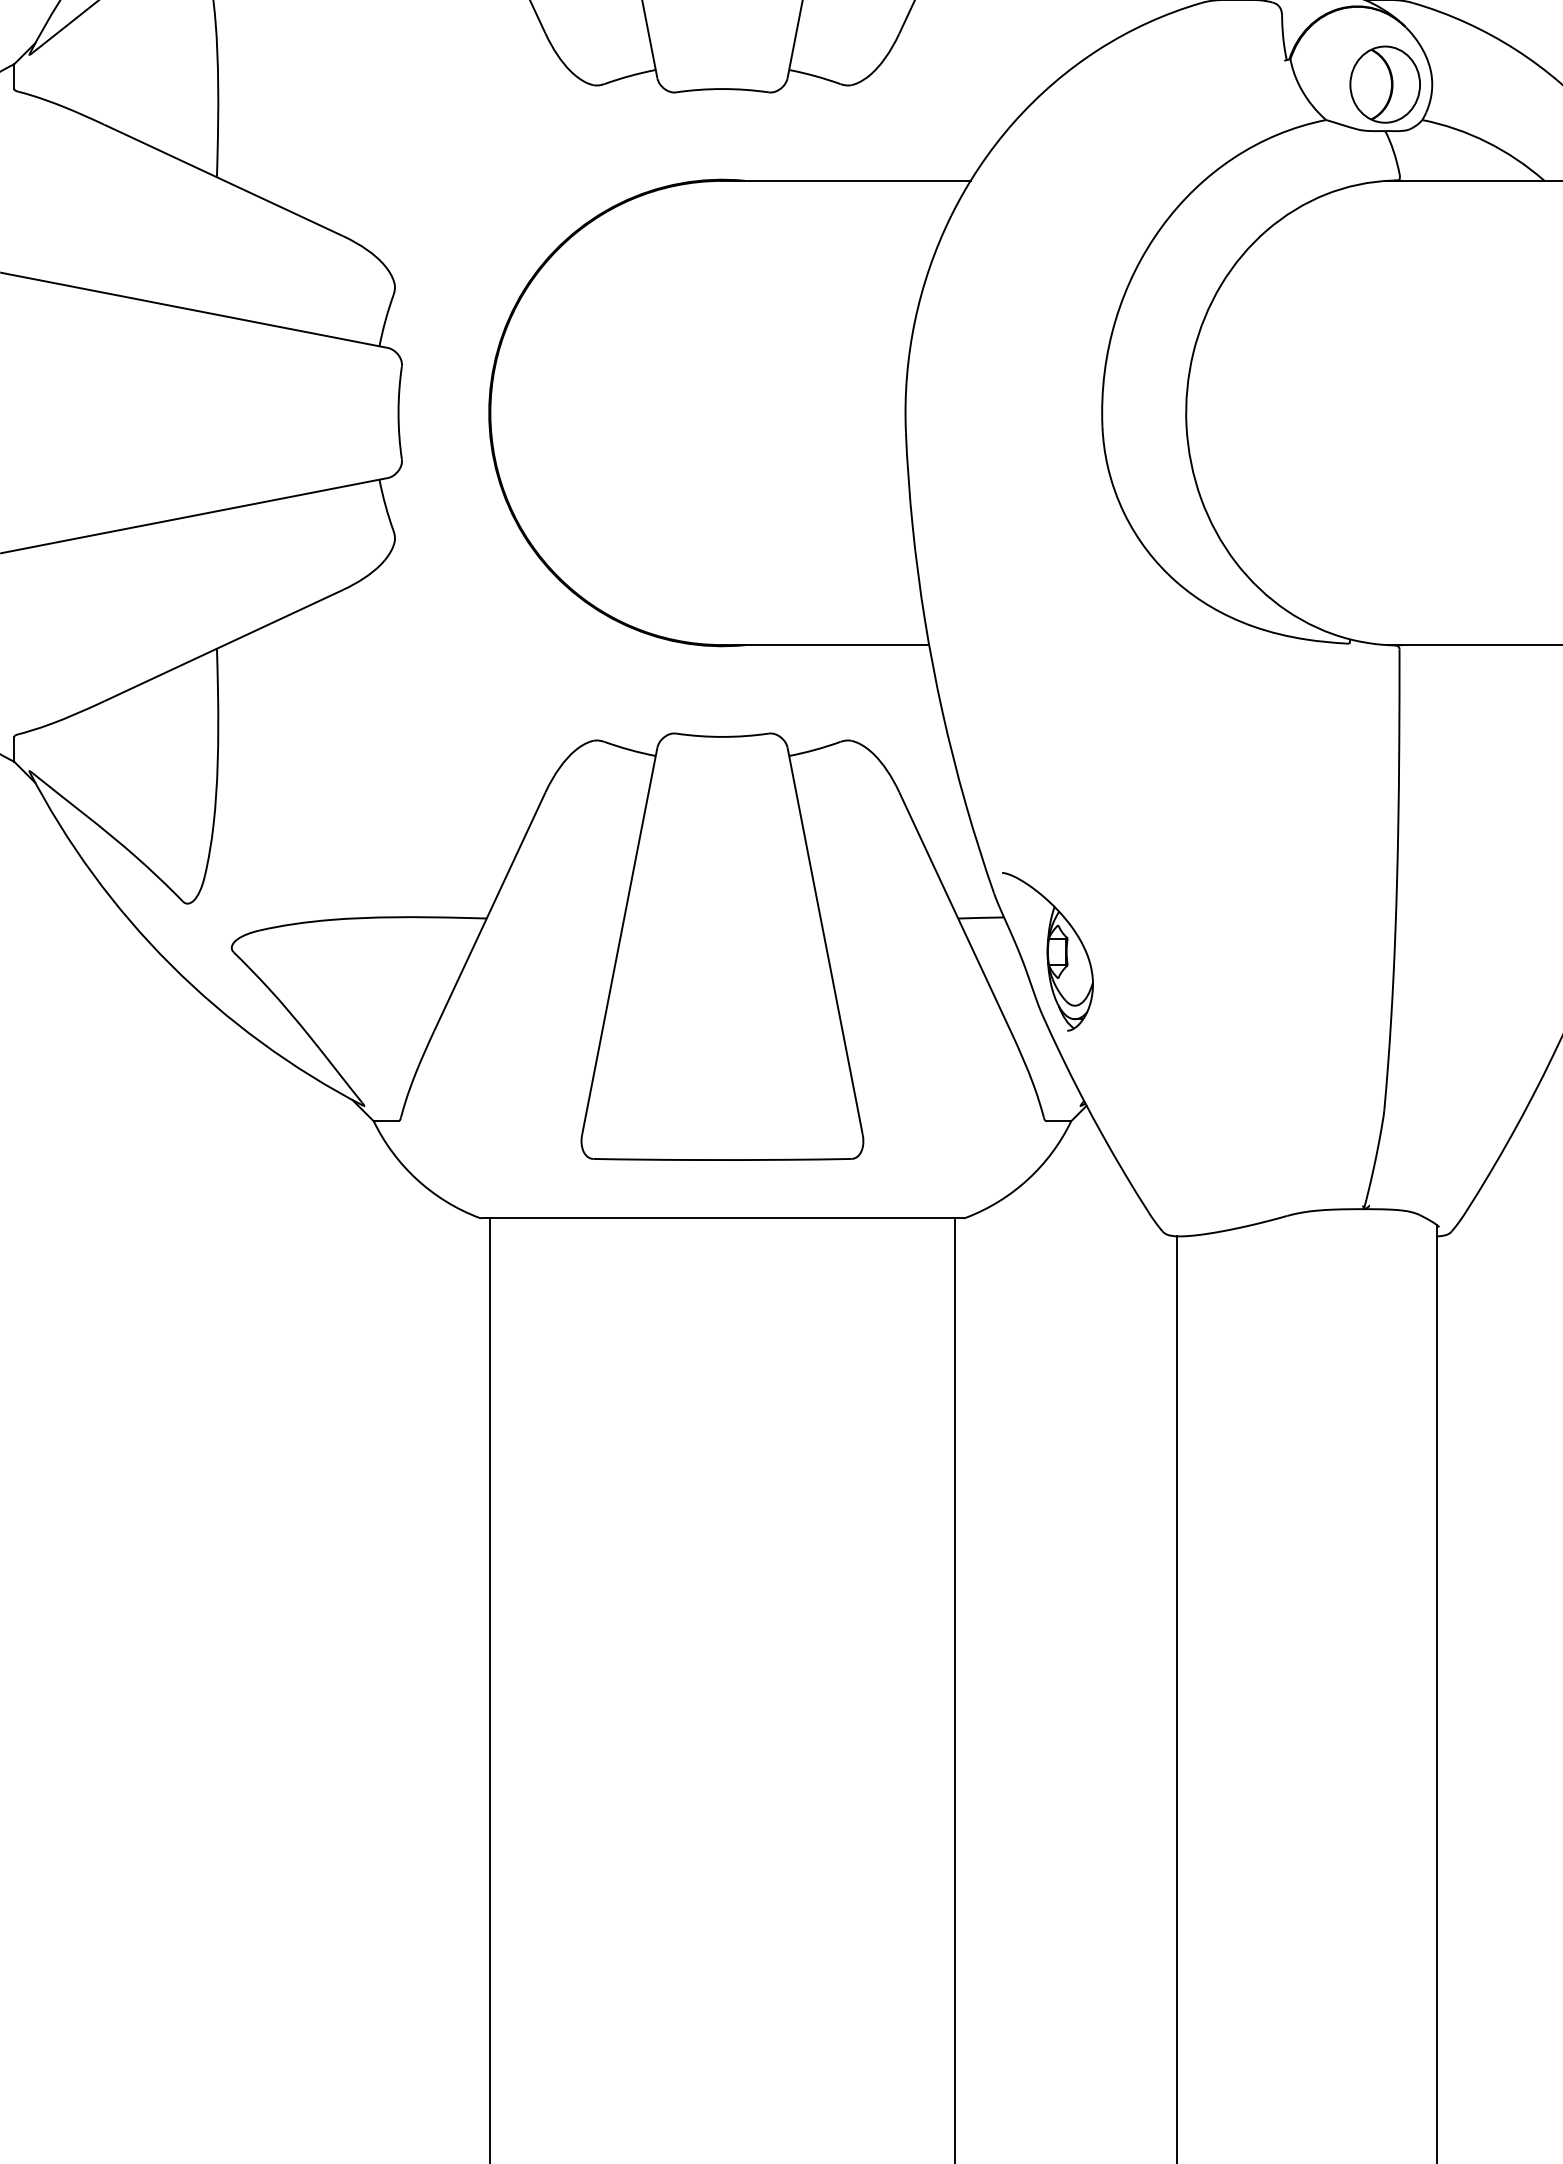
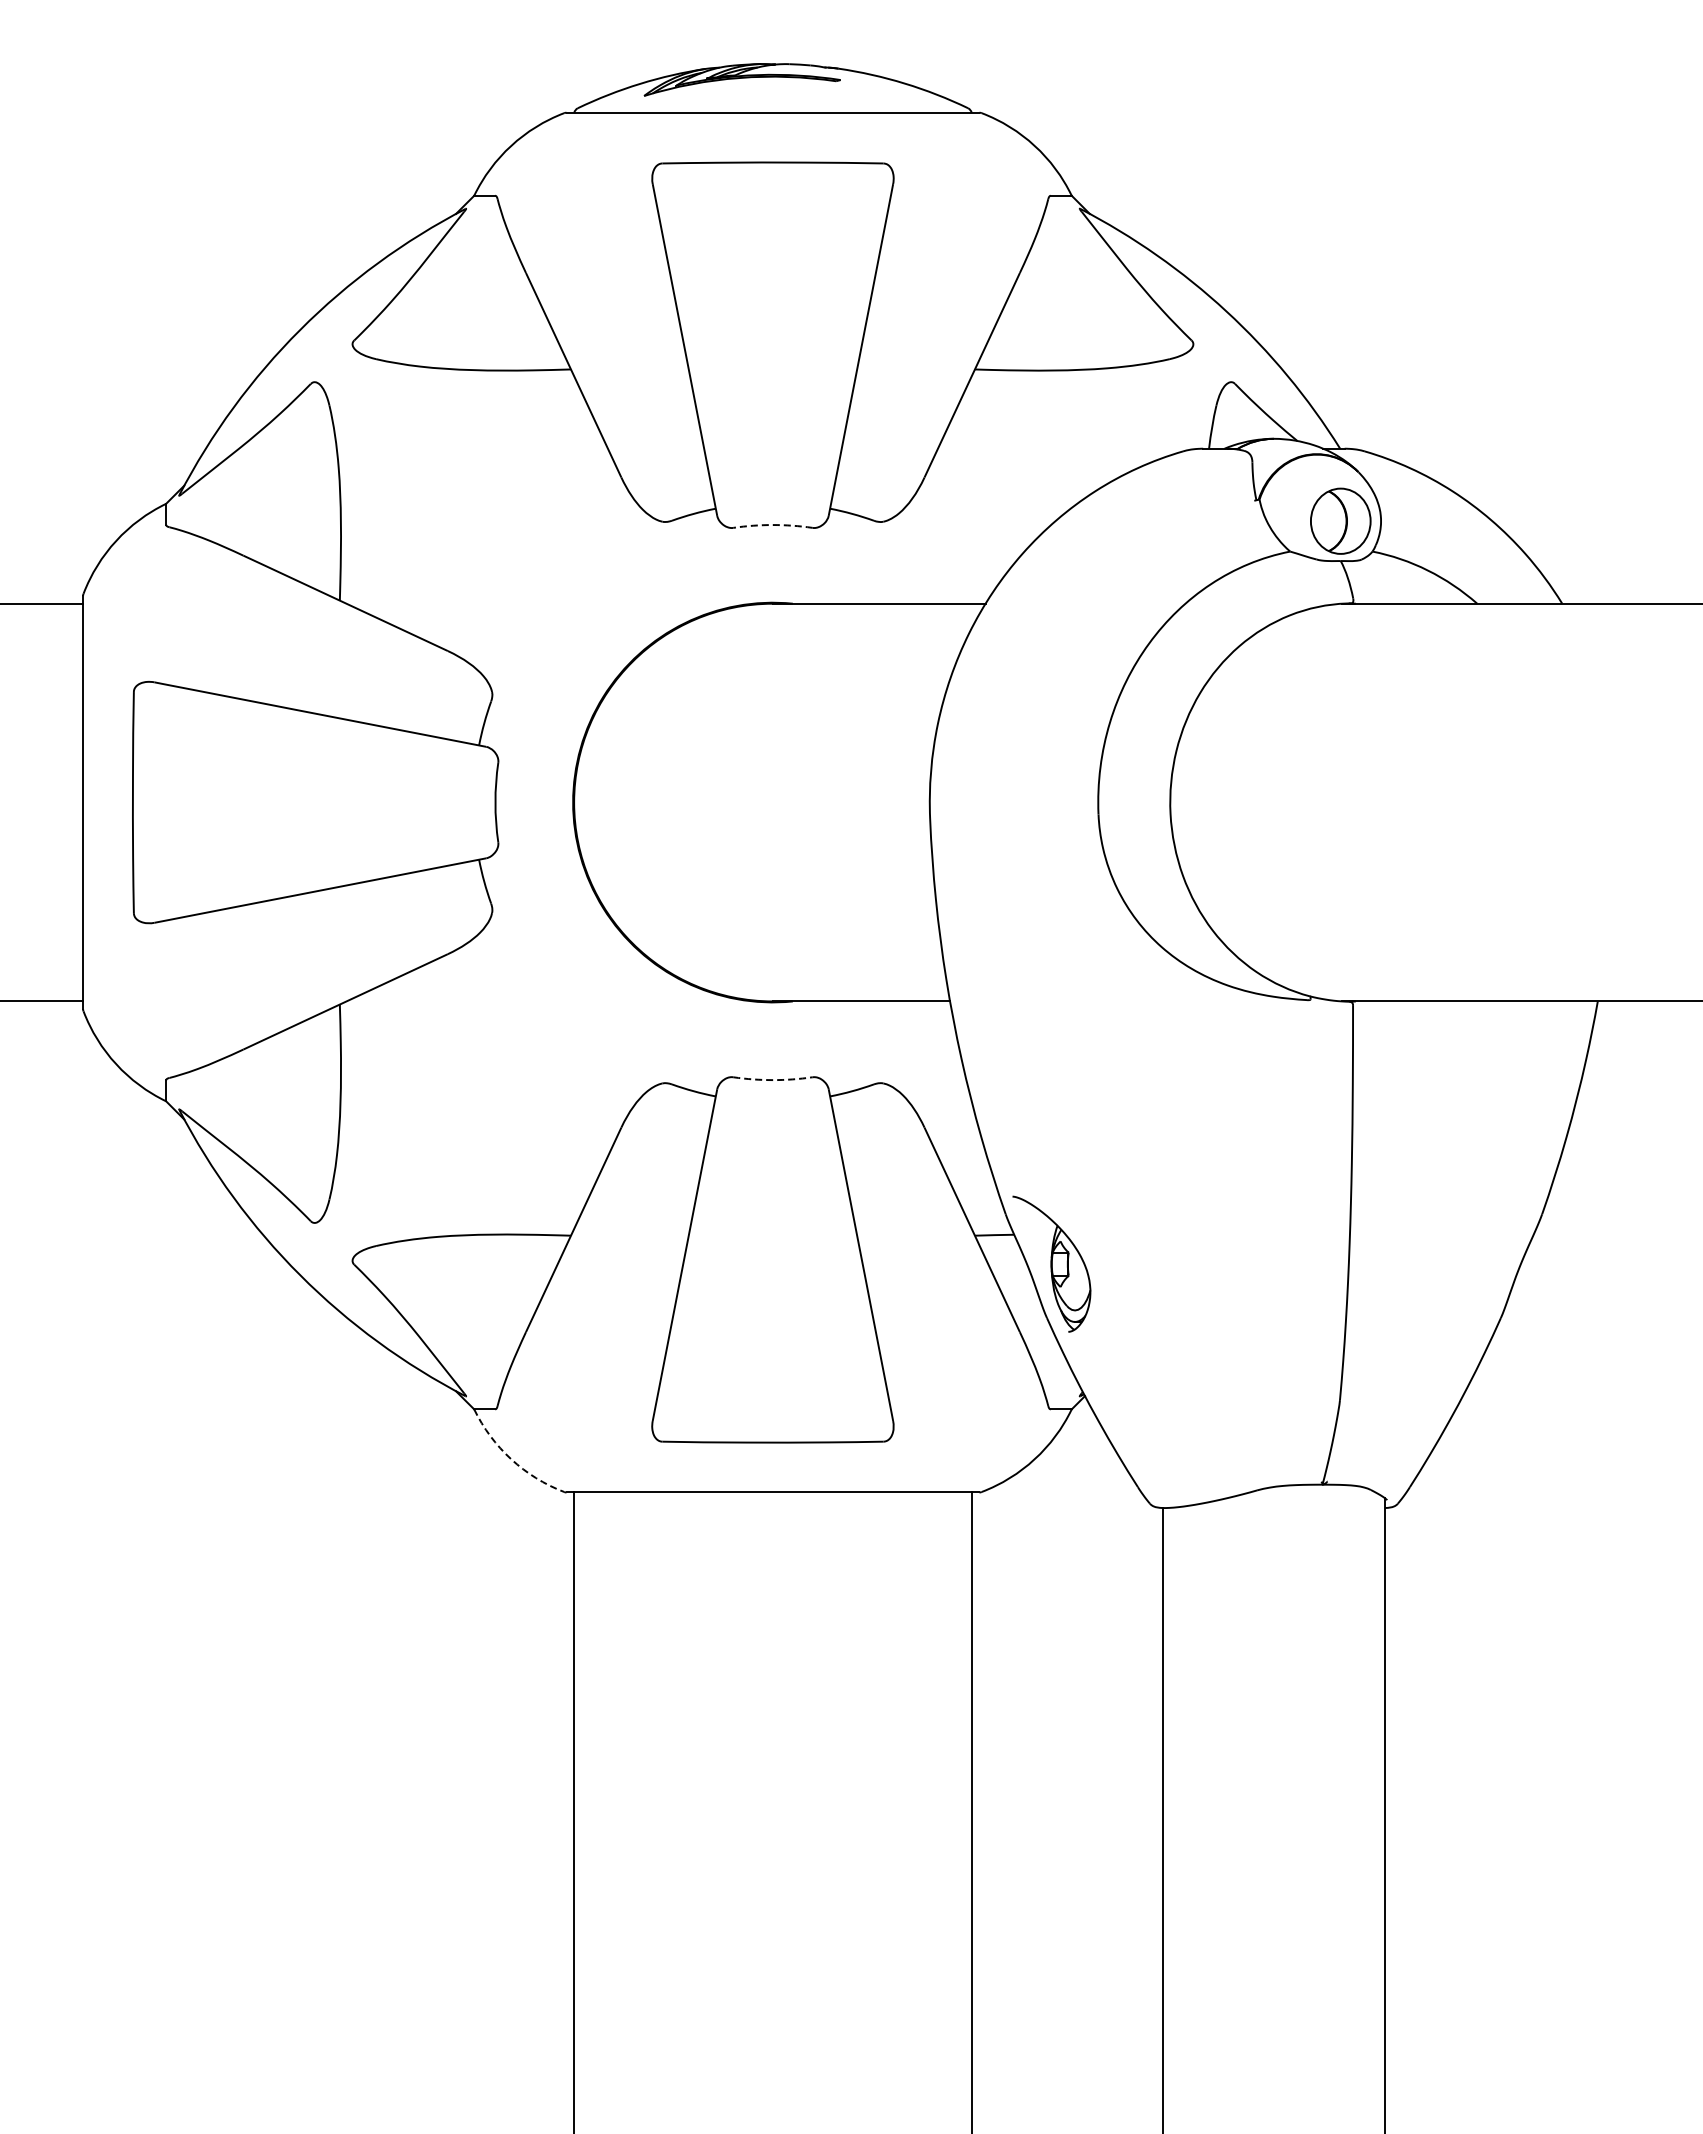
arc: (721, 89) -> (772, 525), solid -> dashed
arc: (721, 737) -> (772, 1080), solid -> dashed
arc: (417, 1179) -> (511, 1459), solid -> dashed

